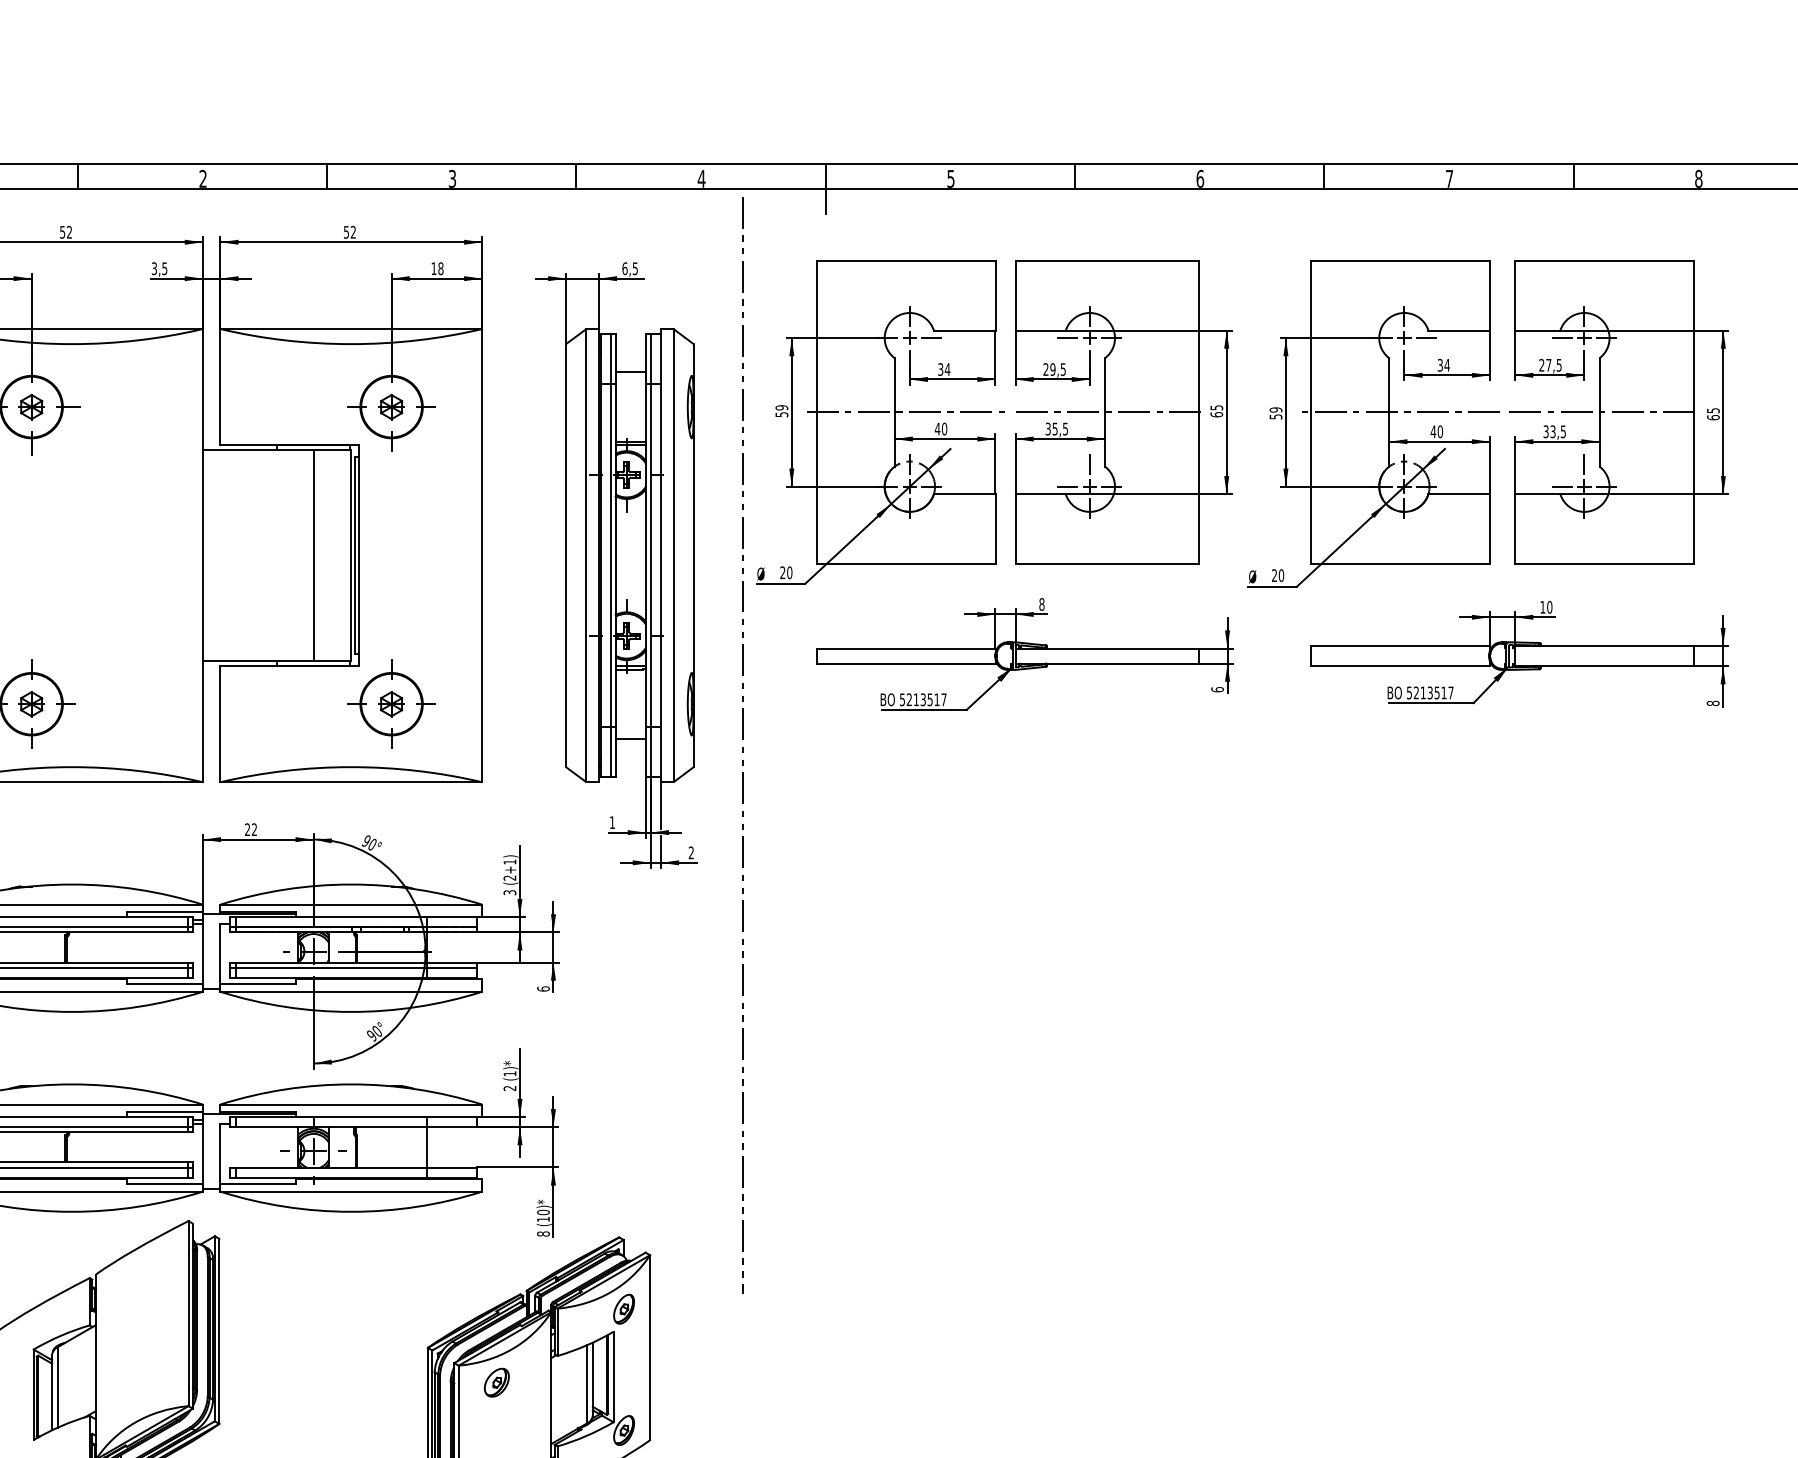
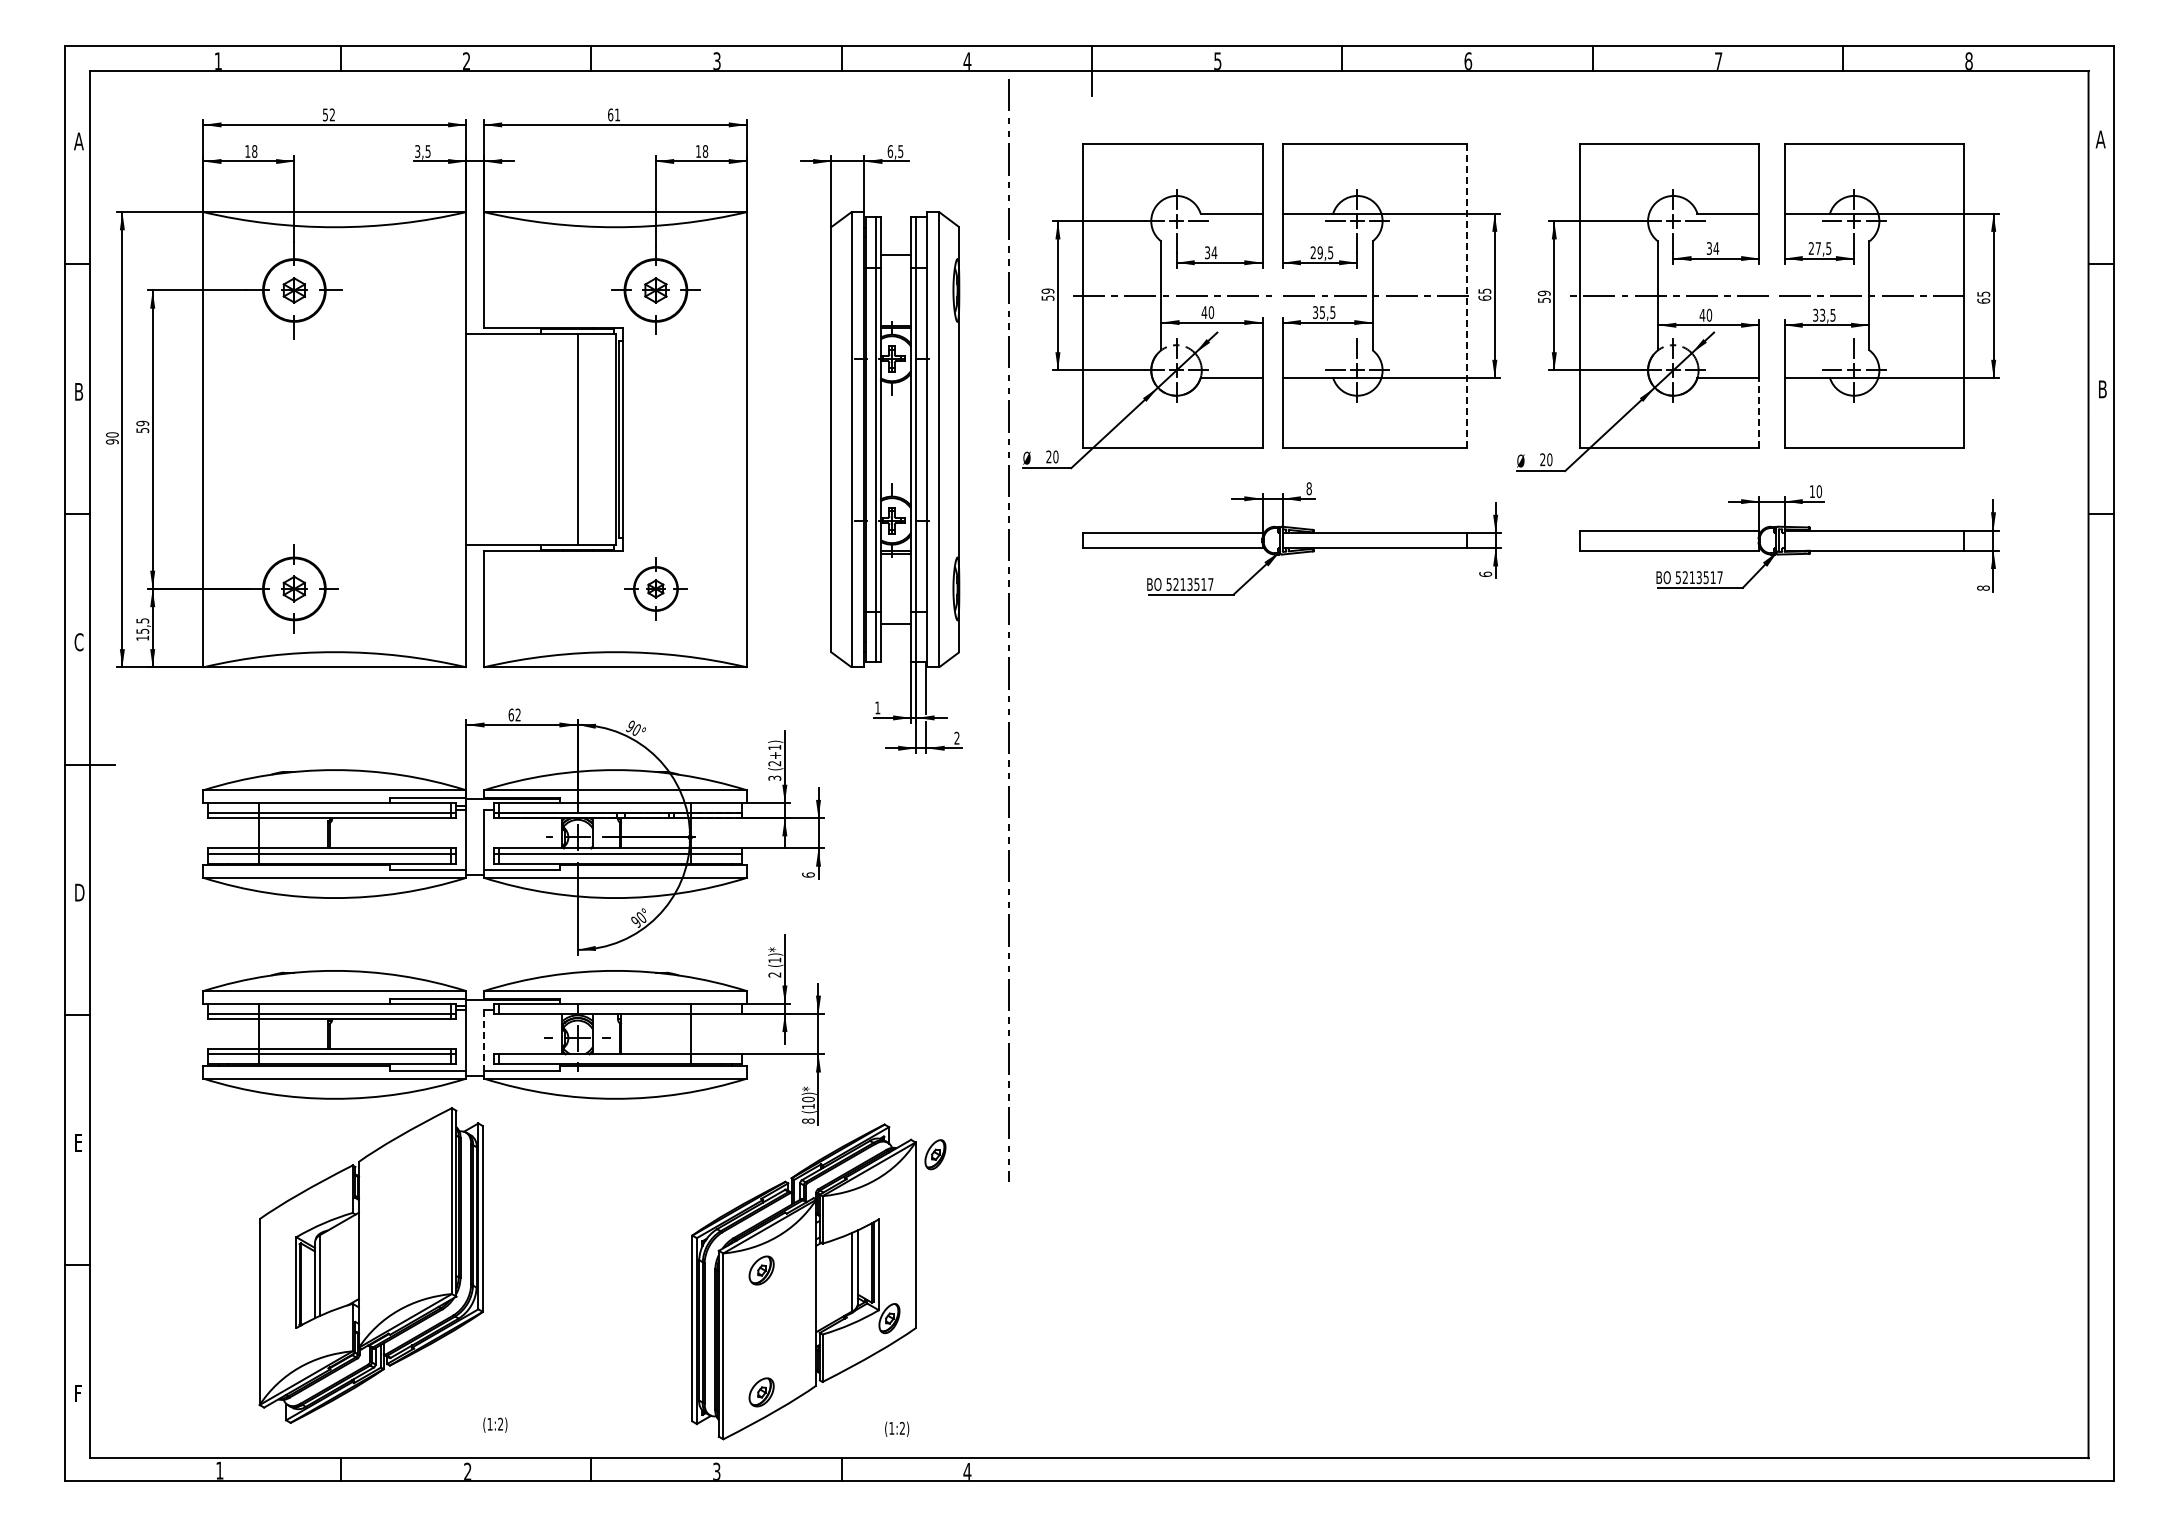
text: (349, 231) -> (613, 114), 52 -> 61
line: (1199, 412) -> (1467, 295), solid -> dashed
line: (1490, 528) -> (1759, 412), solid -> dashed
part: (391, 703) -> (655, 588), size x0.7
text: (246, 829) -> (510, 714), 22 -> 62
line: (219, 1154) -> (483, 1041), solid -> dashed
part: (624, 1309) -> (935, 1154), moved

